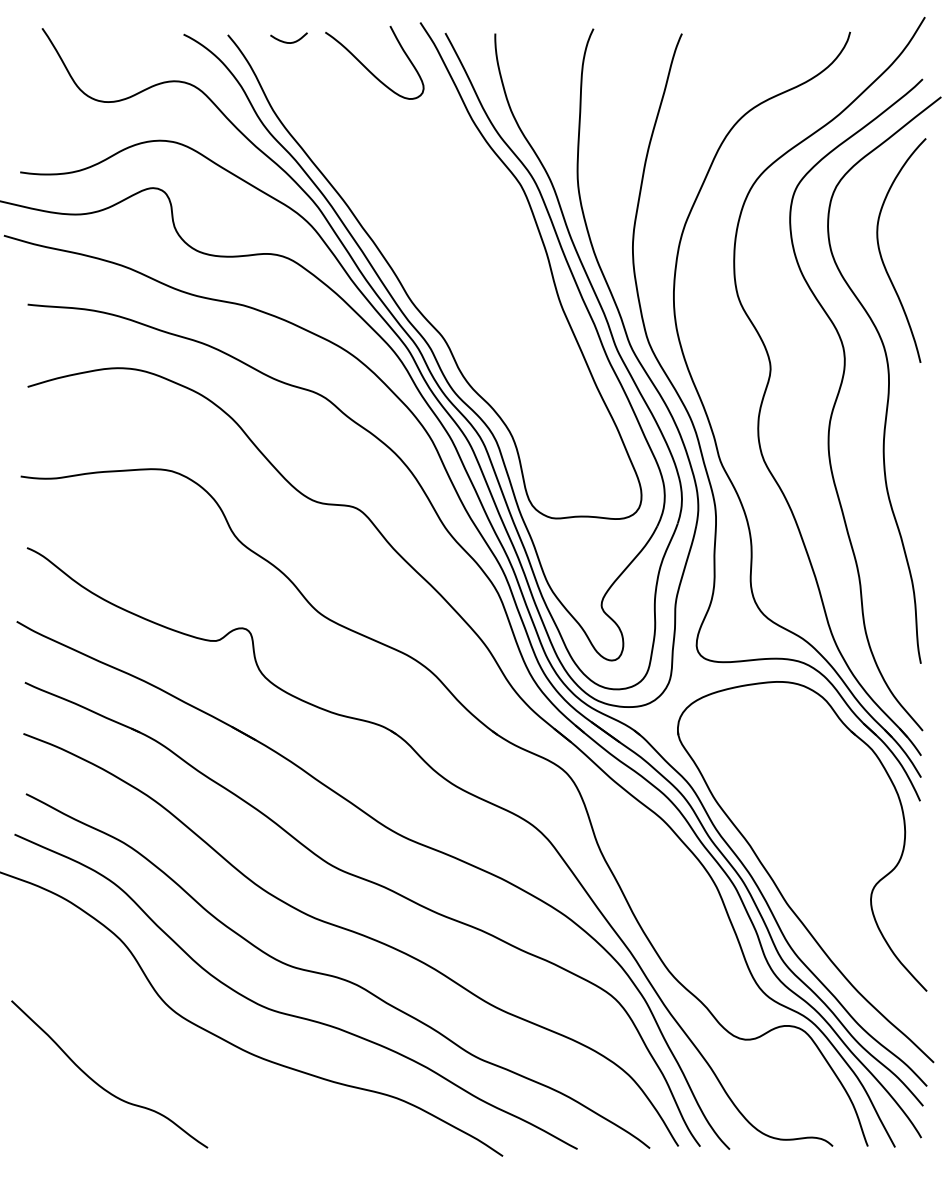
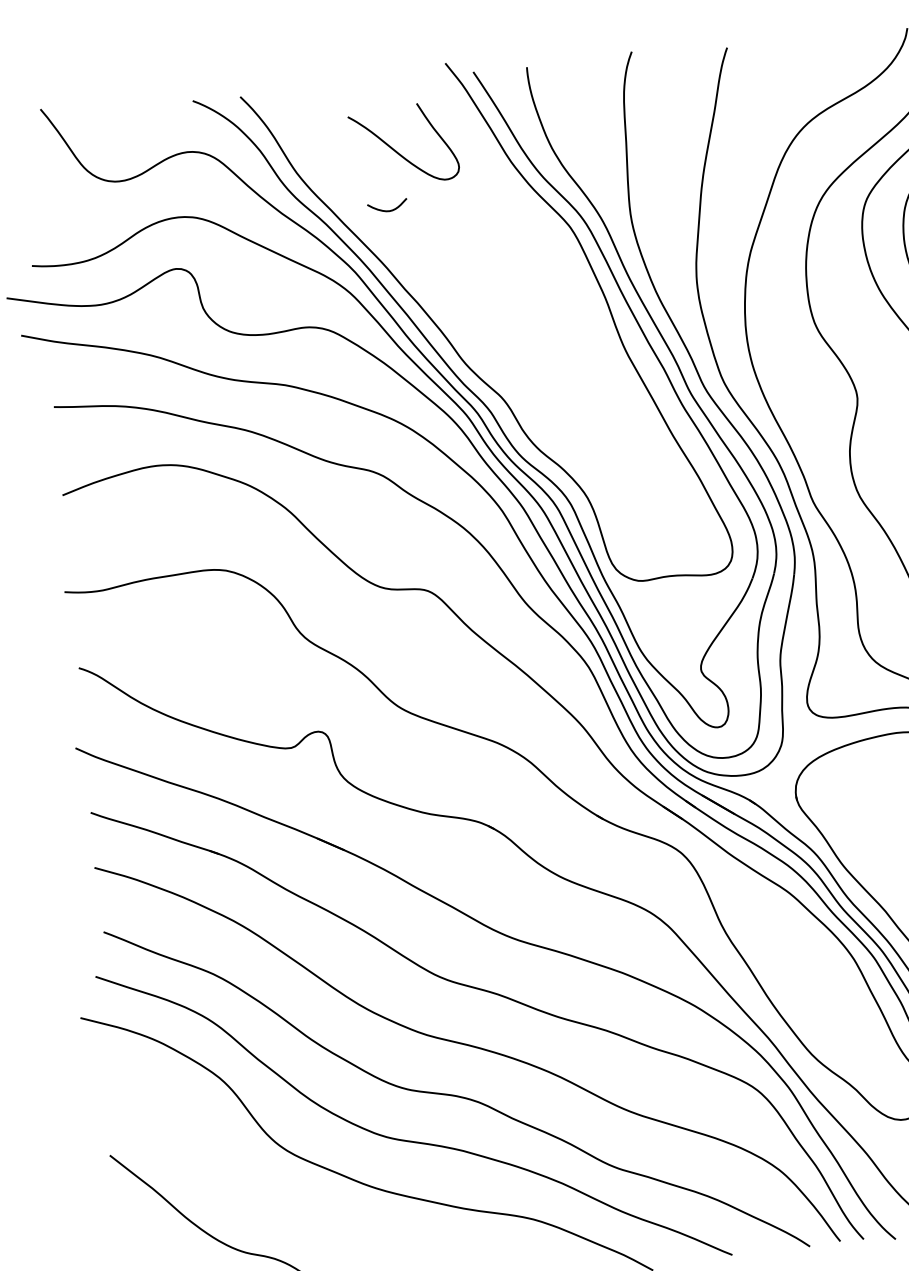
curve: (286, 41) -> (385, 209), moved
curve: (370, 70) -> (400, 153), moved

